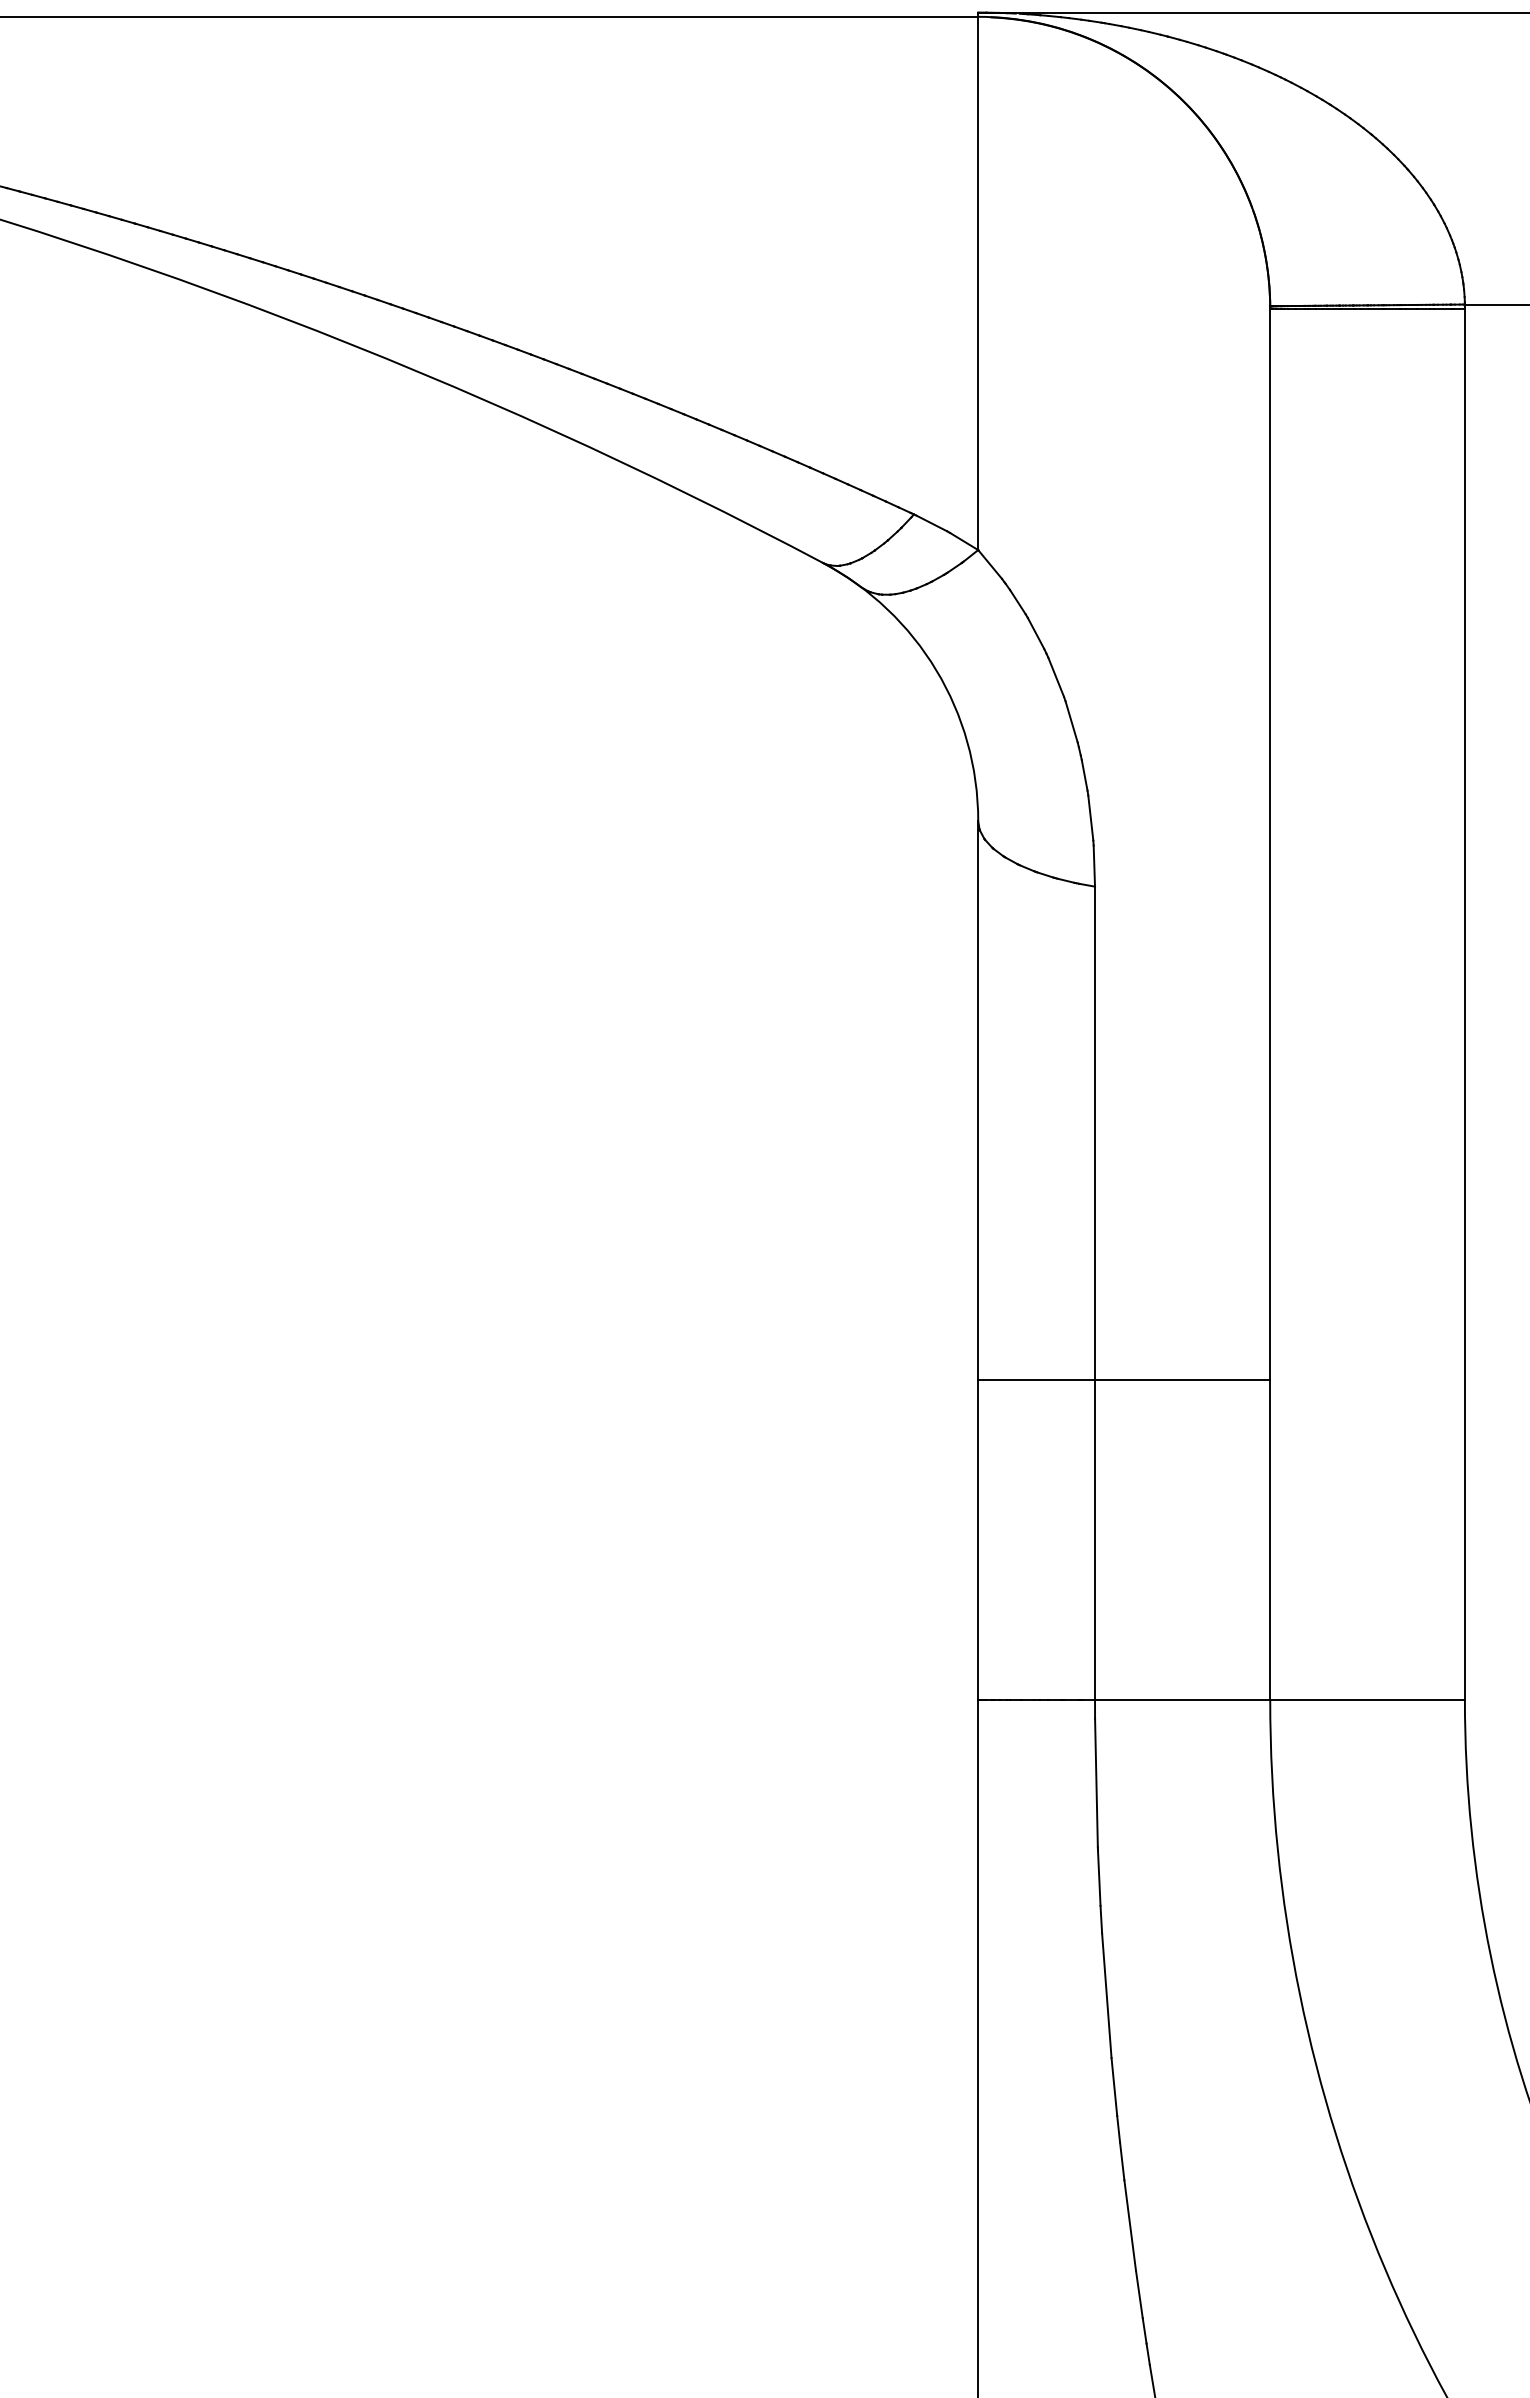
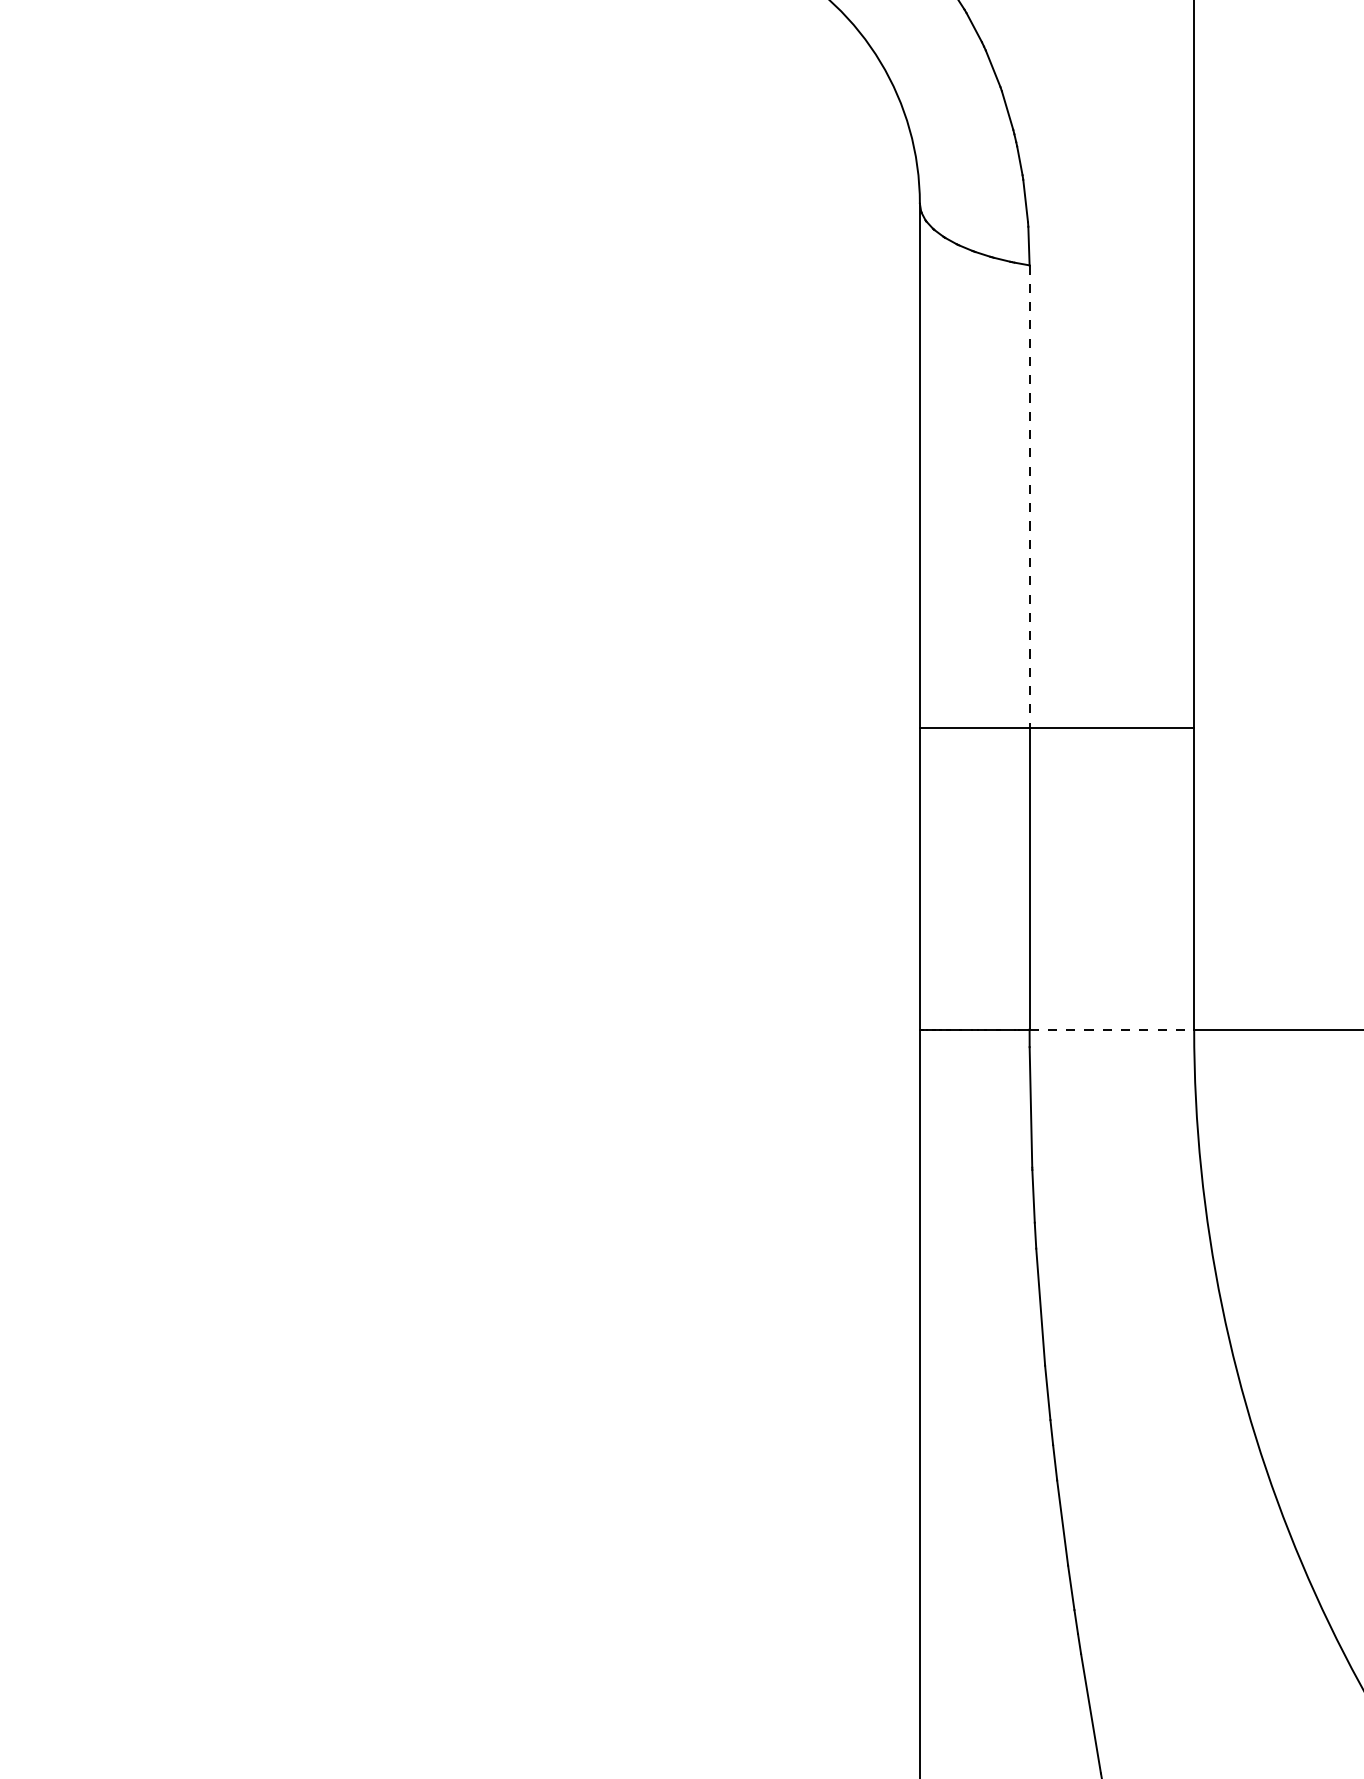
line: (1095, 1133) -> (1030, 497), solid -> dashed
line: (1182, 1700) -> (1111, 1029), solid -> dashed

